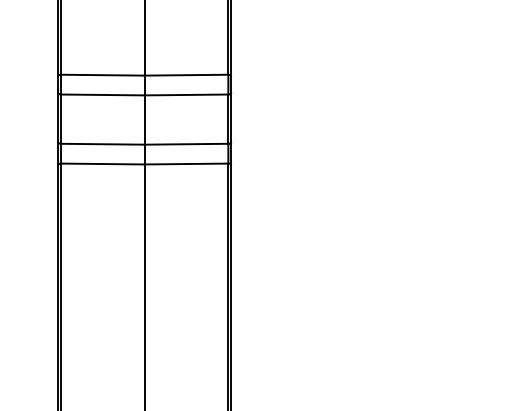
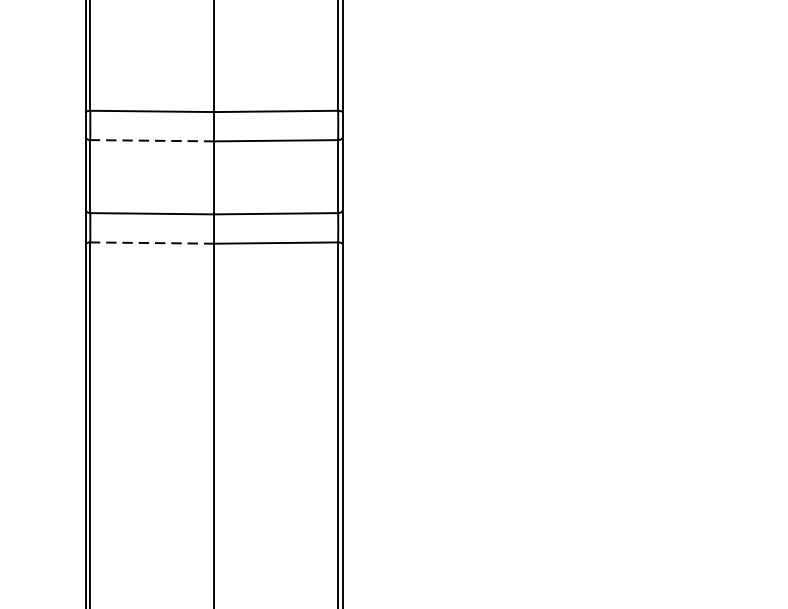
line: (102, 94) -> (151, 140), solid -> dashed
line: (102, 164) -> (151, 243), solid -> dashed

